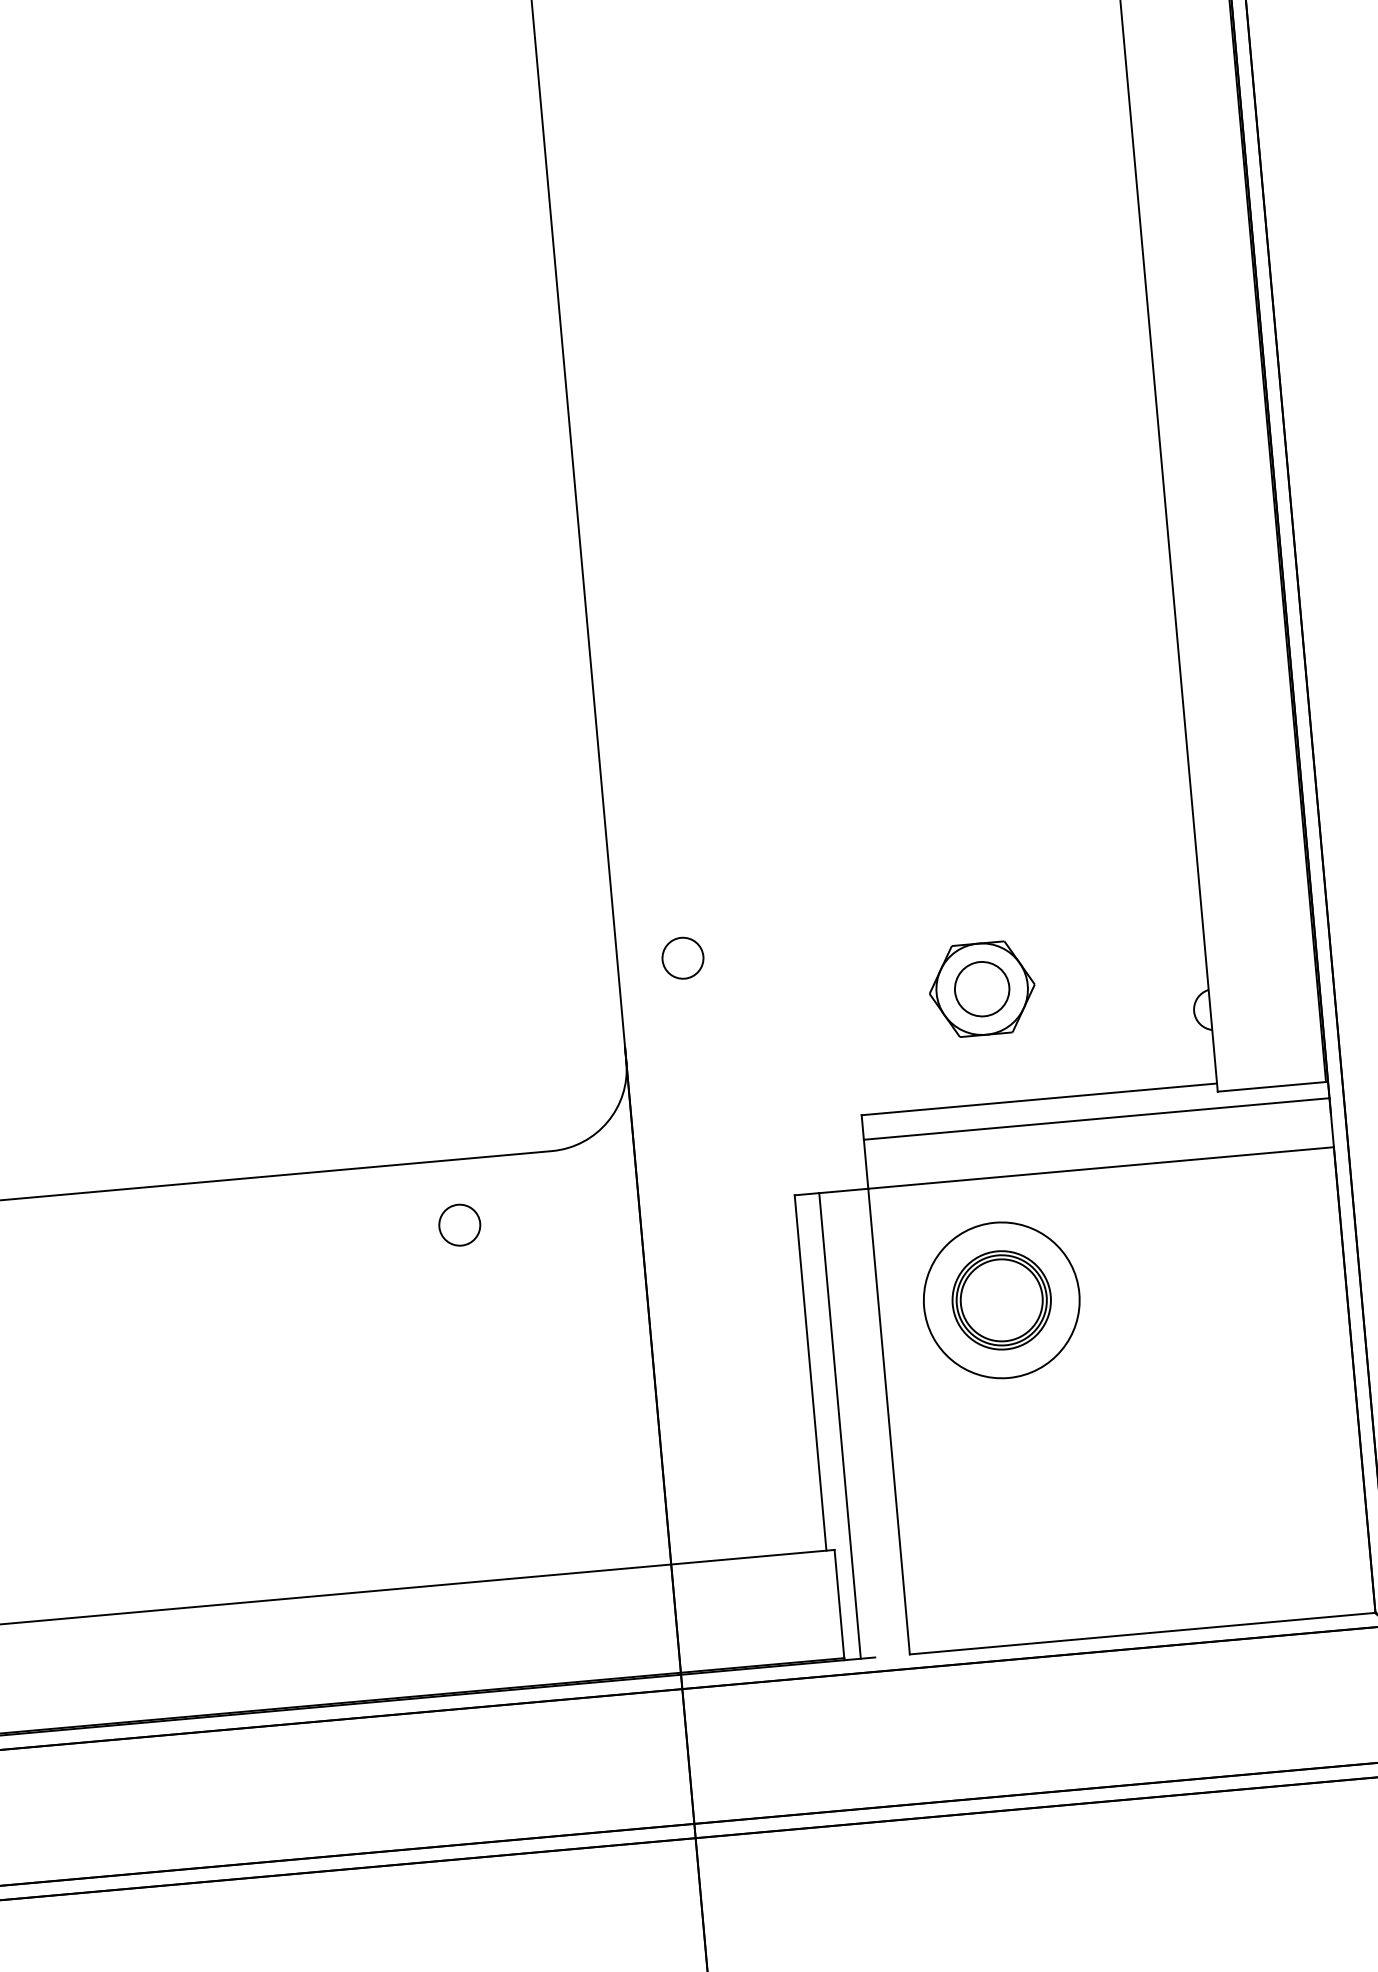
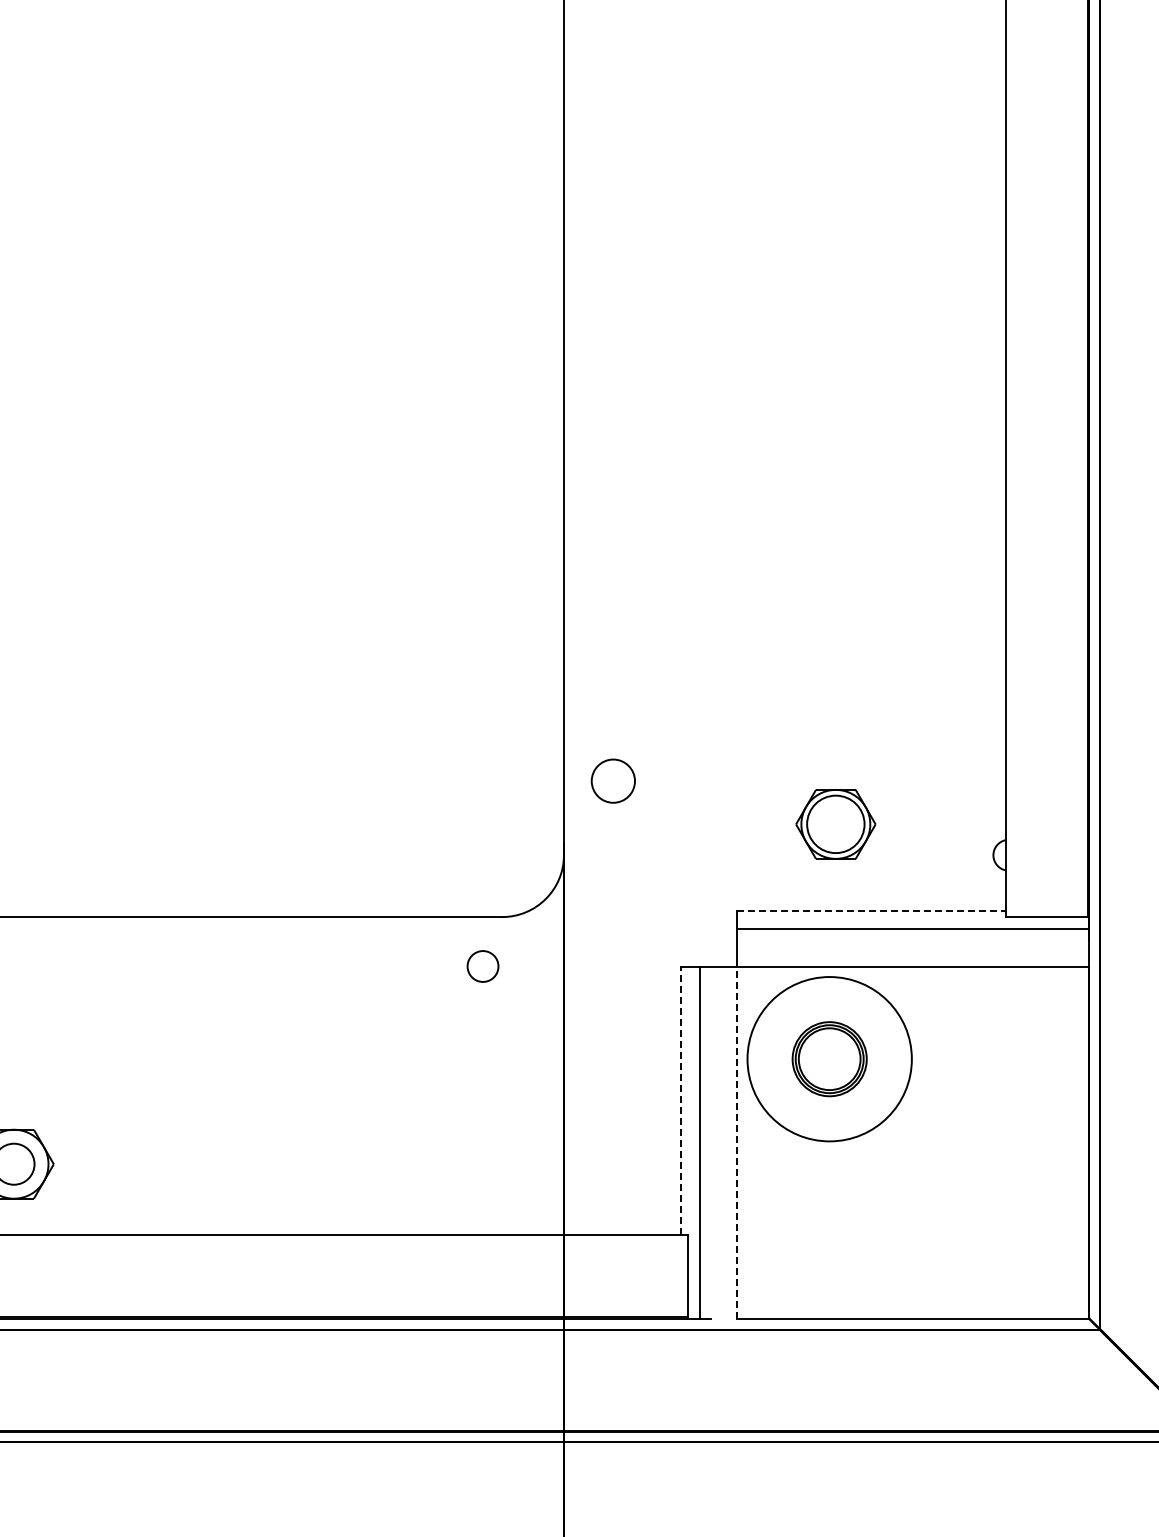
circle: (683, 957) -> (613, 780), size x1.4
circle: (981, 988) -> (835, 823), size x1.4
line: (1039, 1098) -> (871, 910), solid -> dashed
circle: (459, 1225) -> (482, 966), moved
circle: (1001, 1299) -> (829, 1058), size x1.4
line: (810, 1372) -> (681, 1100), solid -> dashed
line: (889, 1421) -> (737, 1142), solid -> dashed

